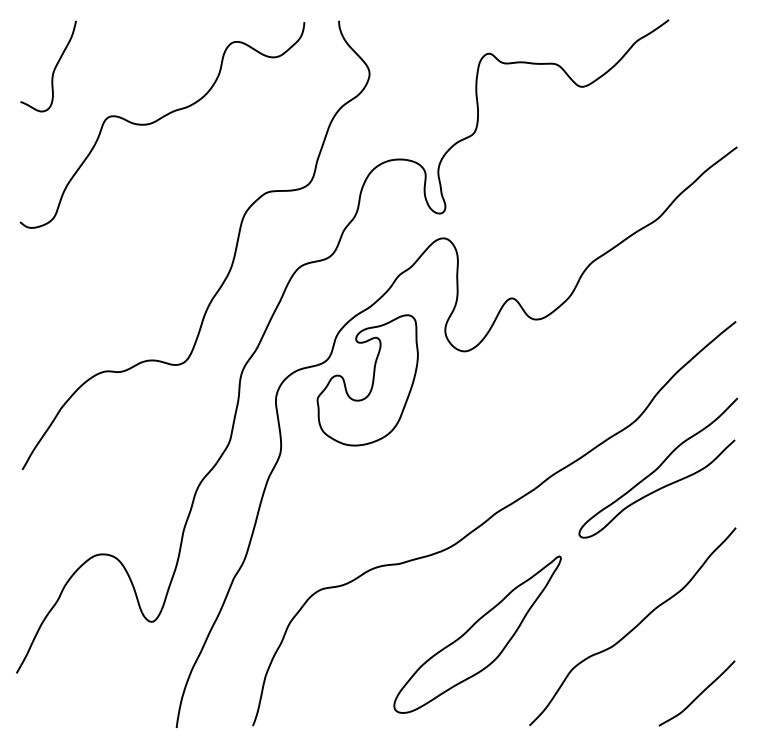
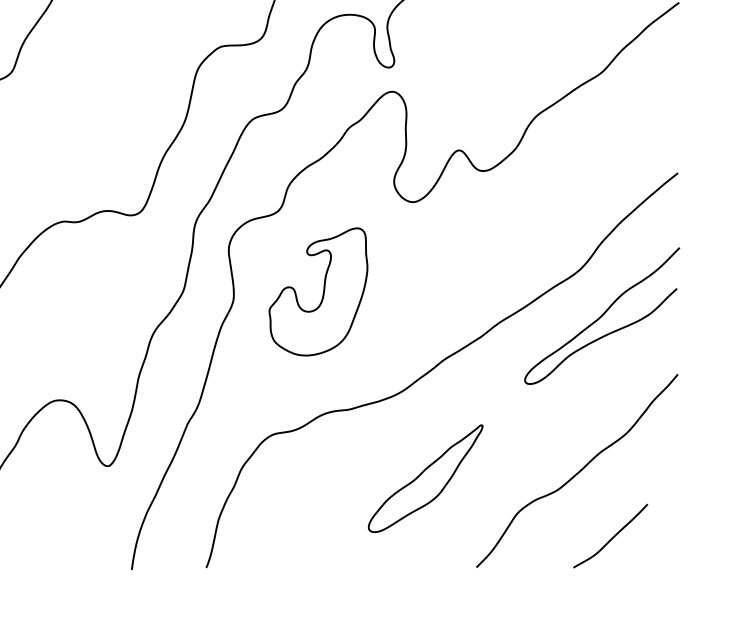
part: (367, 380) -> (318, 292), moved
part: (477, 634) -> (425, 478), size x0.7
curve: (698, 694) -> (612, 537), moved

